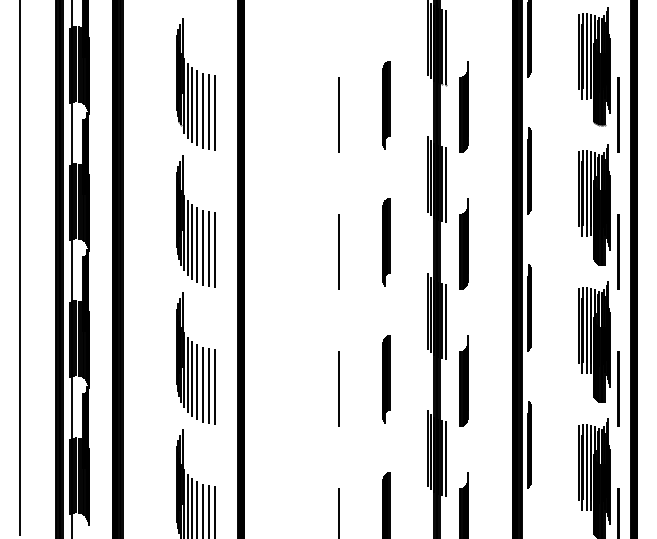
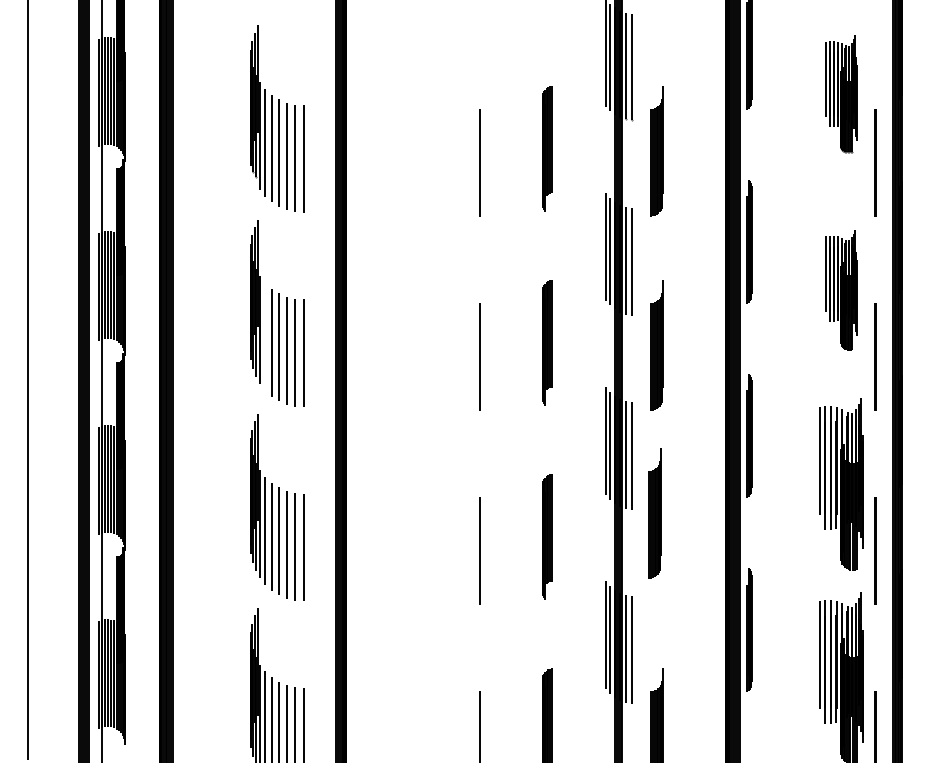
part: (594, 66) -> (841, 94), size x0.7
part: (594, 205) -> (841, 290), size x0.7
line: (187, 237) -> (265, 336), removed
part: (463, 381) -> (654, 513), moved

